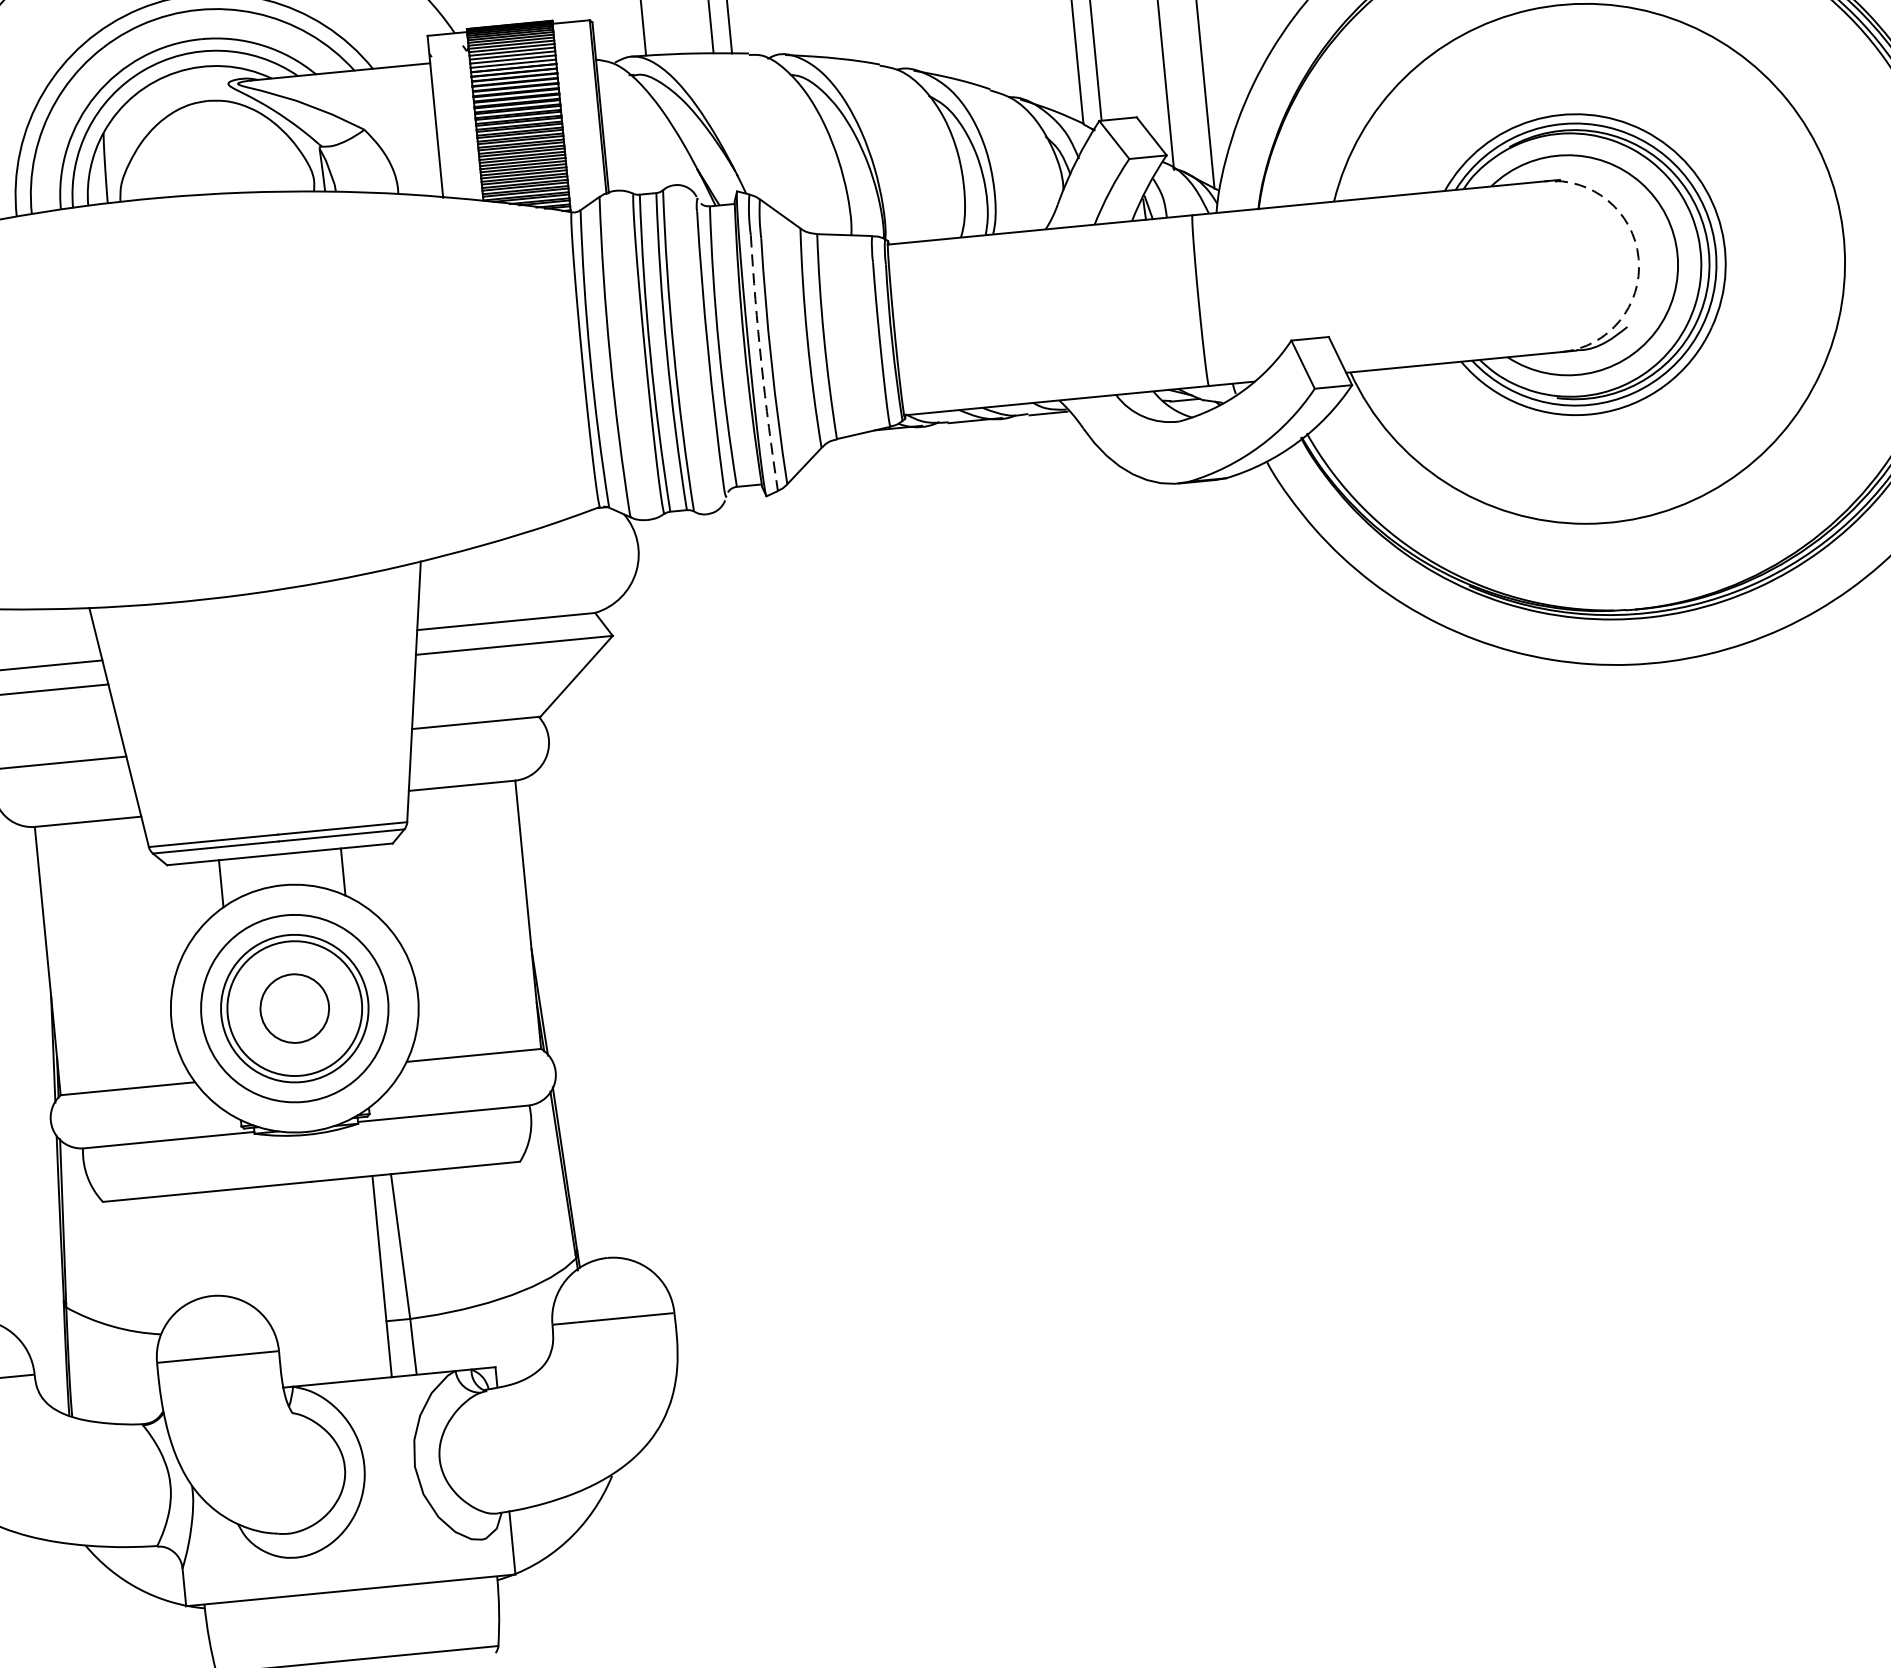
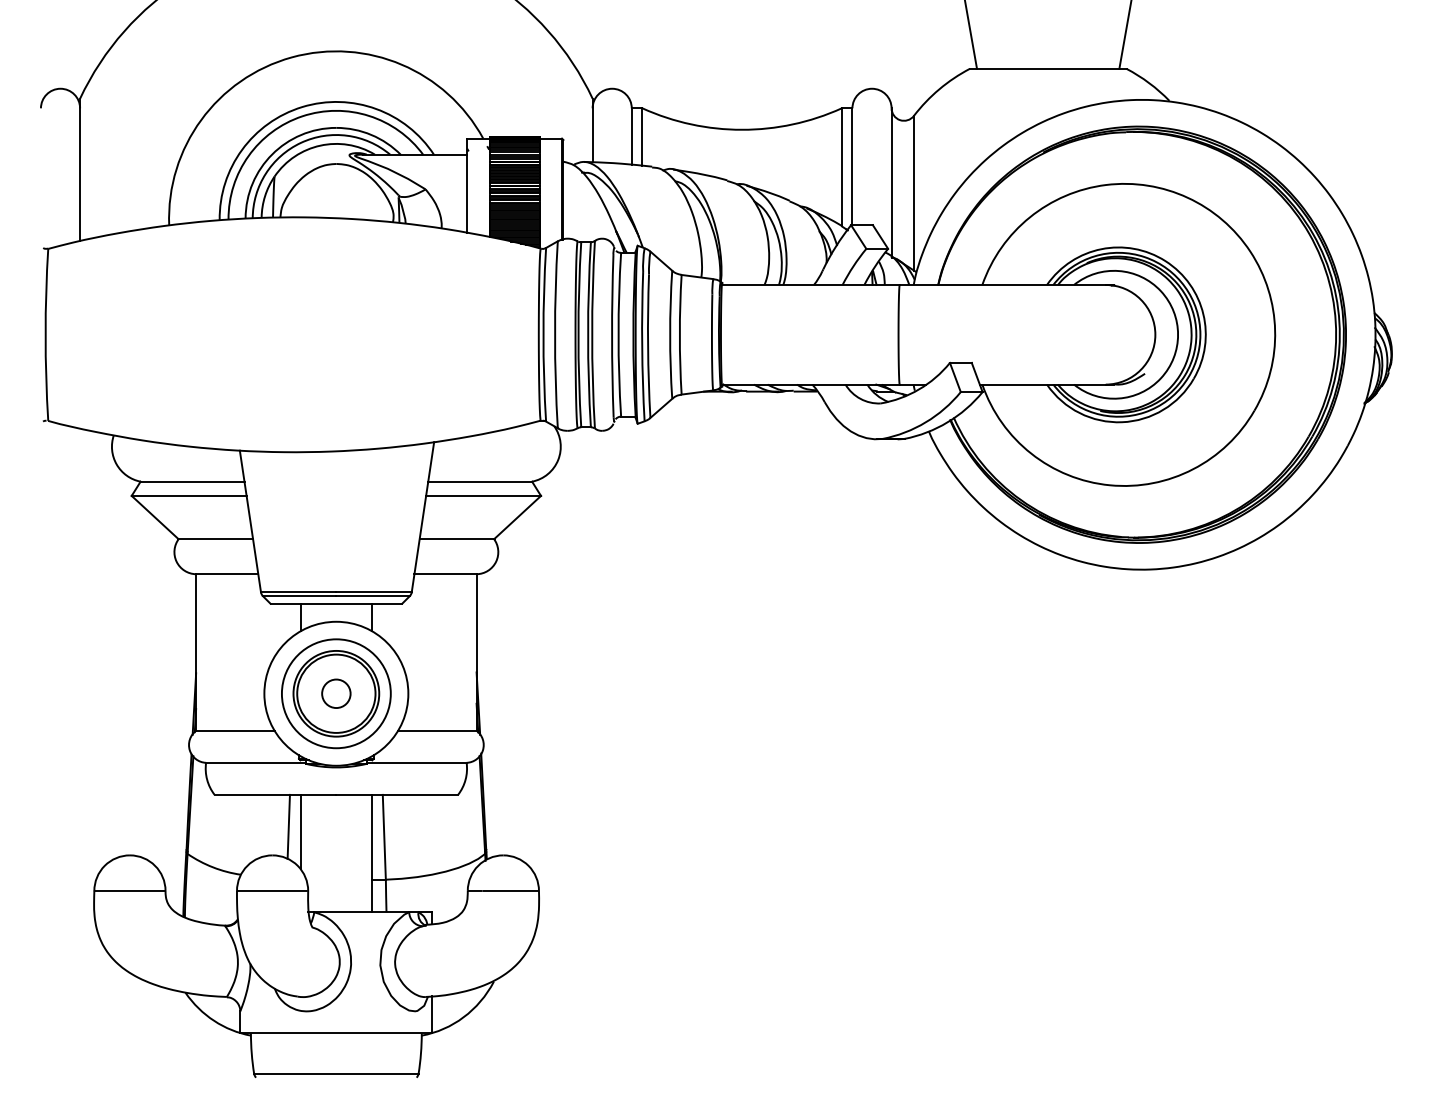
arc: (1638, 257) -> (1155, 334), dashed -> solid
arc: (761, 363) -> (642, 346), dashed -> solid
circle: (294, 1008) -> (336, 693), size x0.71
line: (234, 1243) -> (288, 826), added
line: (256, 1250) -> (300, 831), added

